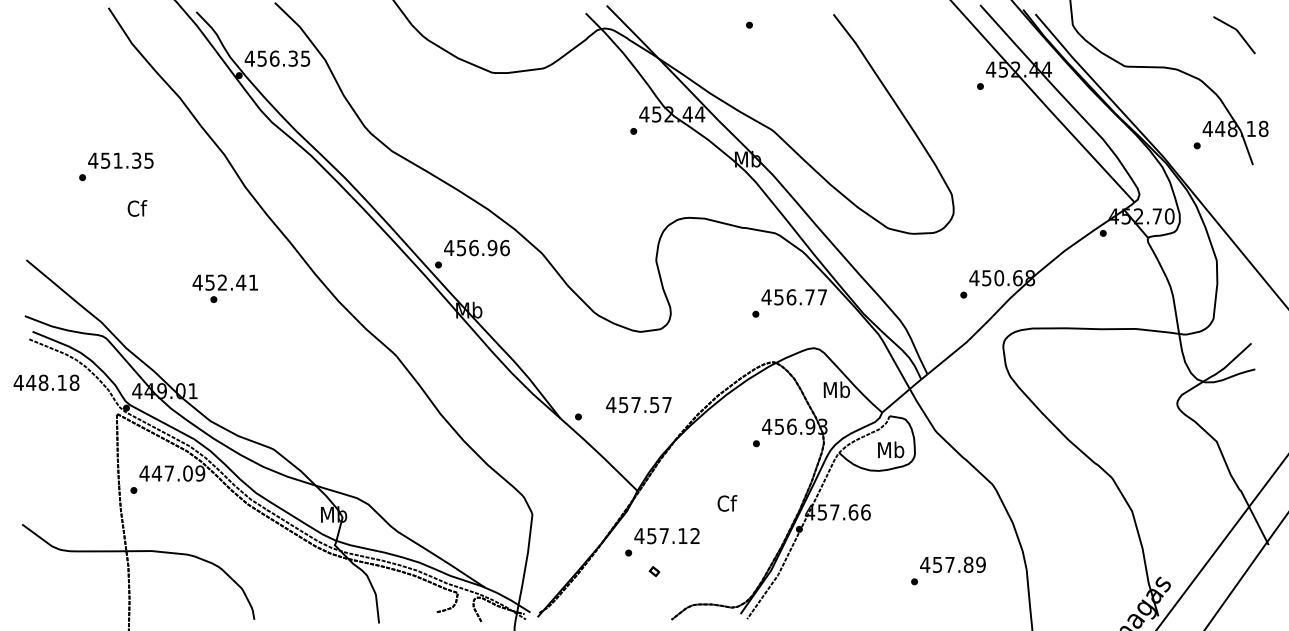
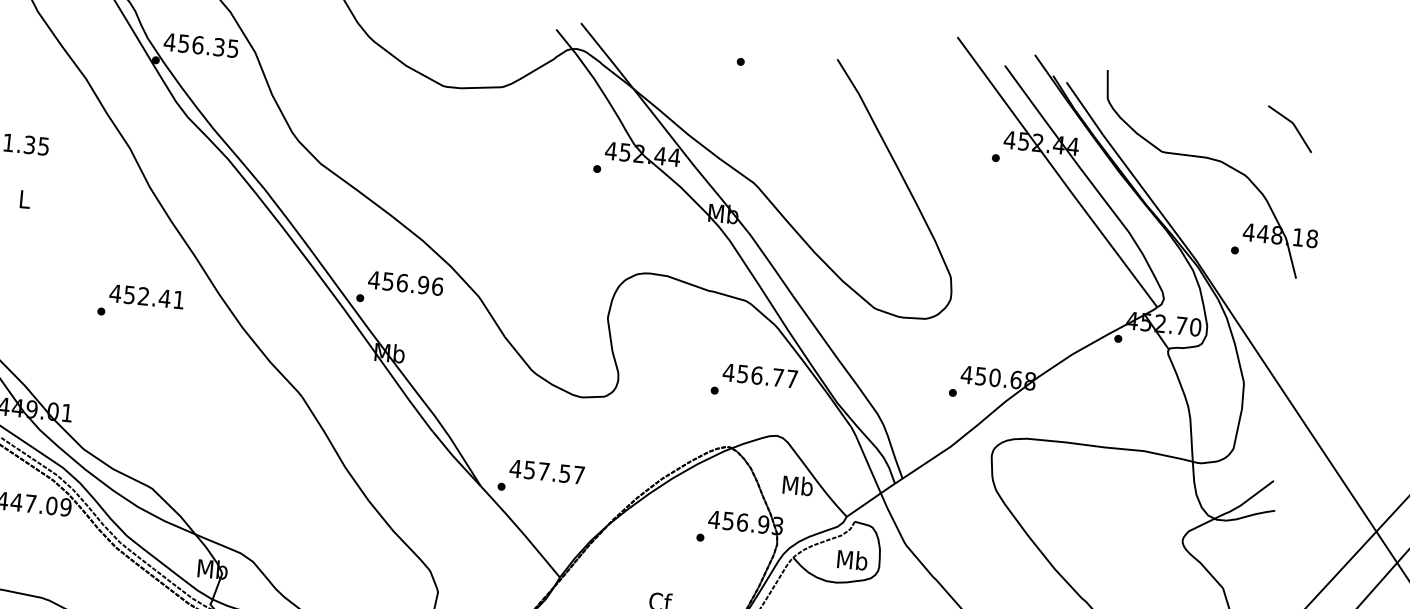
text: (137, 208) -> (25, 199), Cf -> L
text: (224, 282) -> (145, 296), moved
text: (638, 405) -> (546, 472), moved

